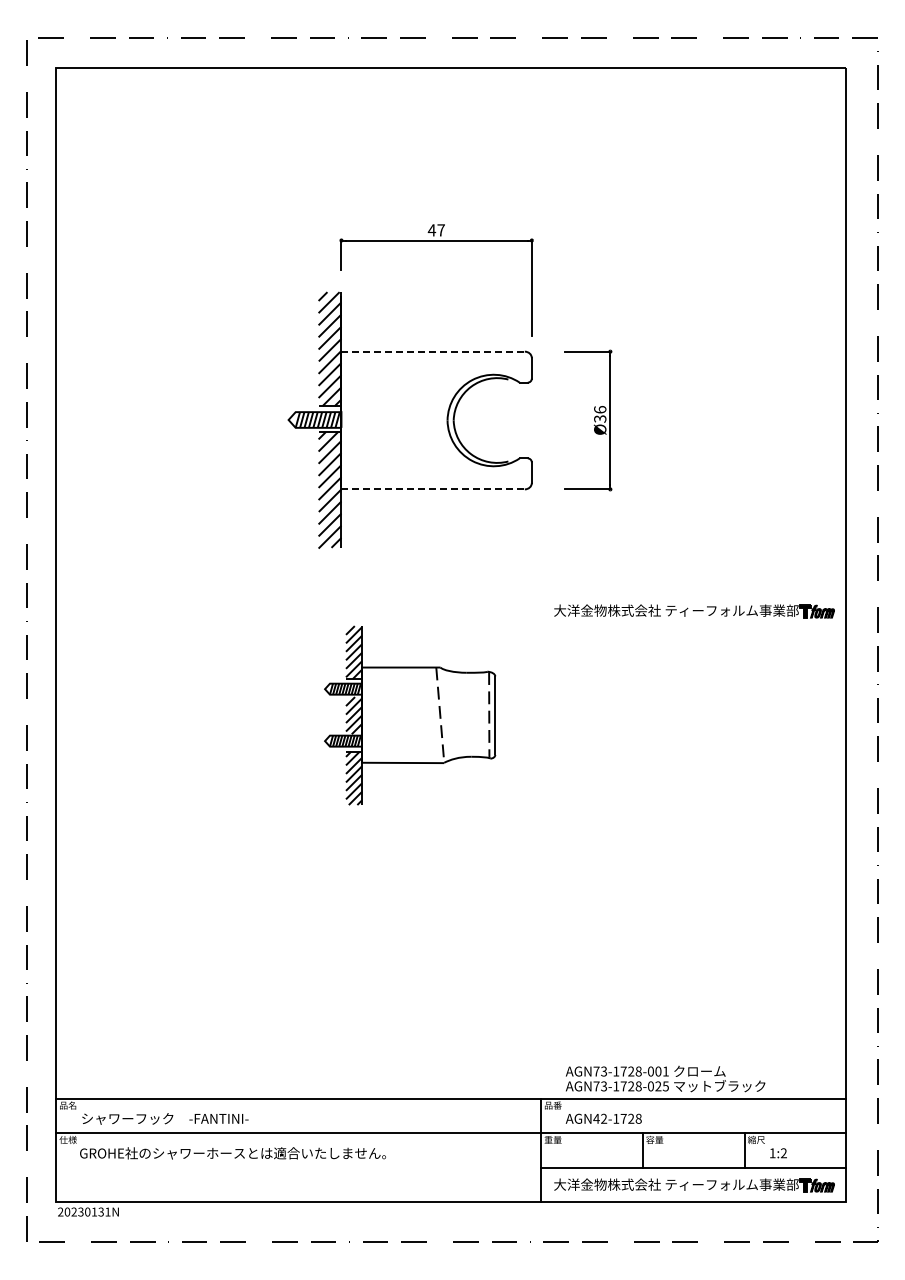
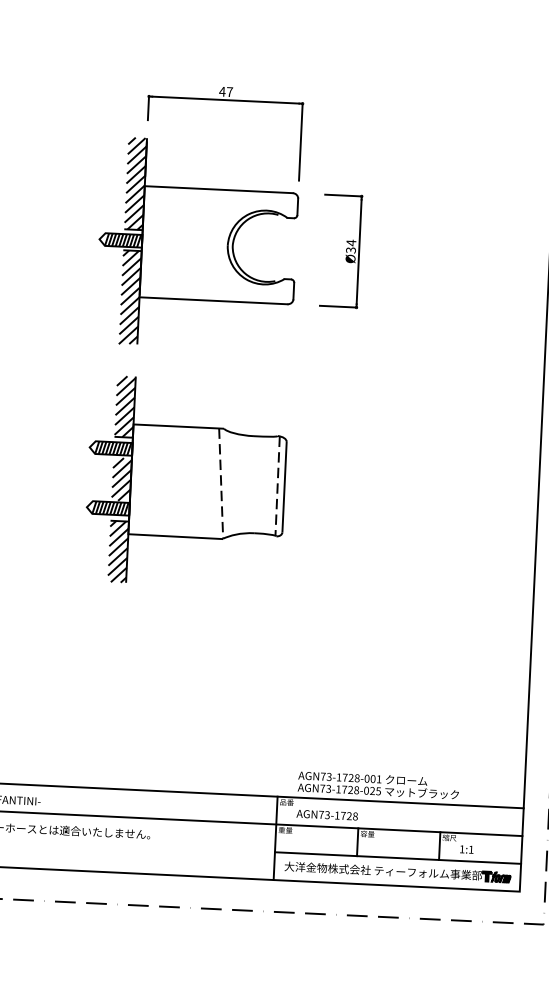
line: (433, 351) -> (219, 189), dashed -> solid
text: (600, 409) -> (351, 242), Ø36 -> Ø34
line: (433, 489) -> (213, 300), dashed -> solid
part: (694, 611) -> (419, 409), removed
part: (409, 715) -> (185, 482), size x1.43
text: (600, 1118) -> (324, 814), AGN42-1728 -> AGN73-1728
text: (783, 1153) -> (470, 849), 1:2 -> 1:1

